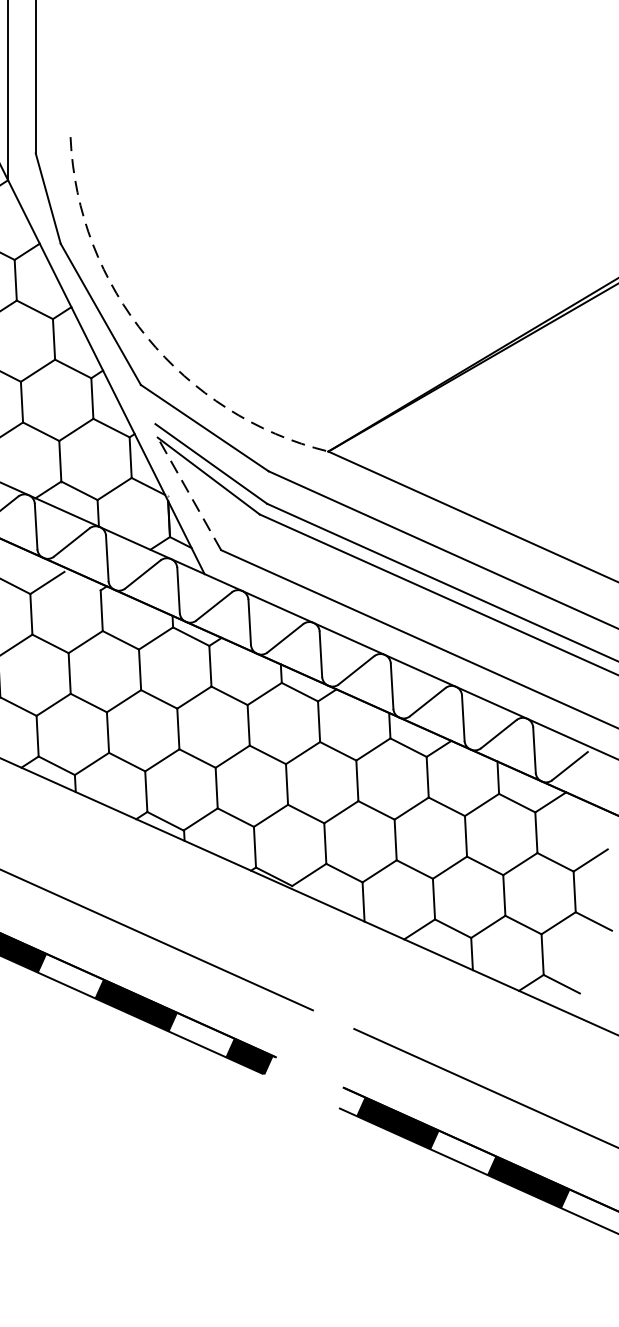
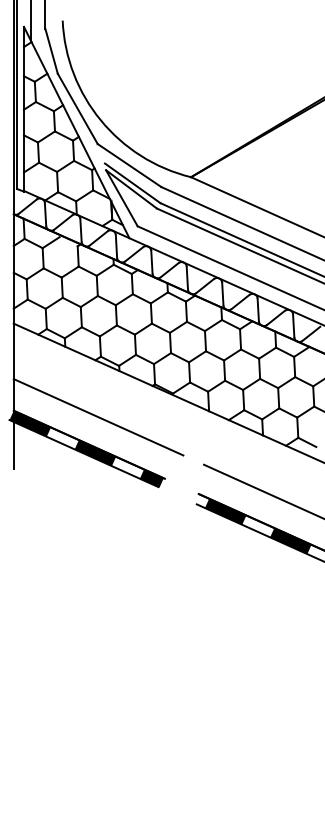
arc: (146, 337) -> (100, 120), dashed -> solid
line: (188, 492) -> (121, 197), dashed -> solid

